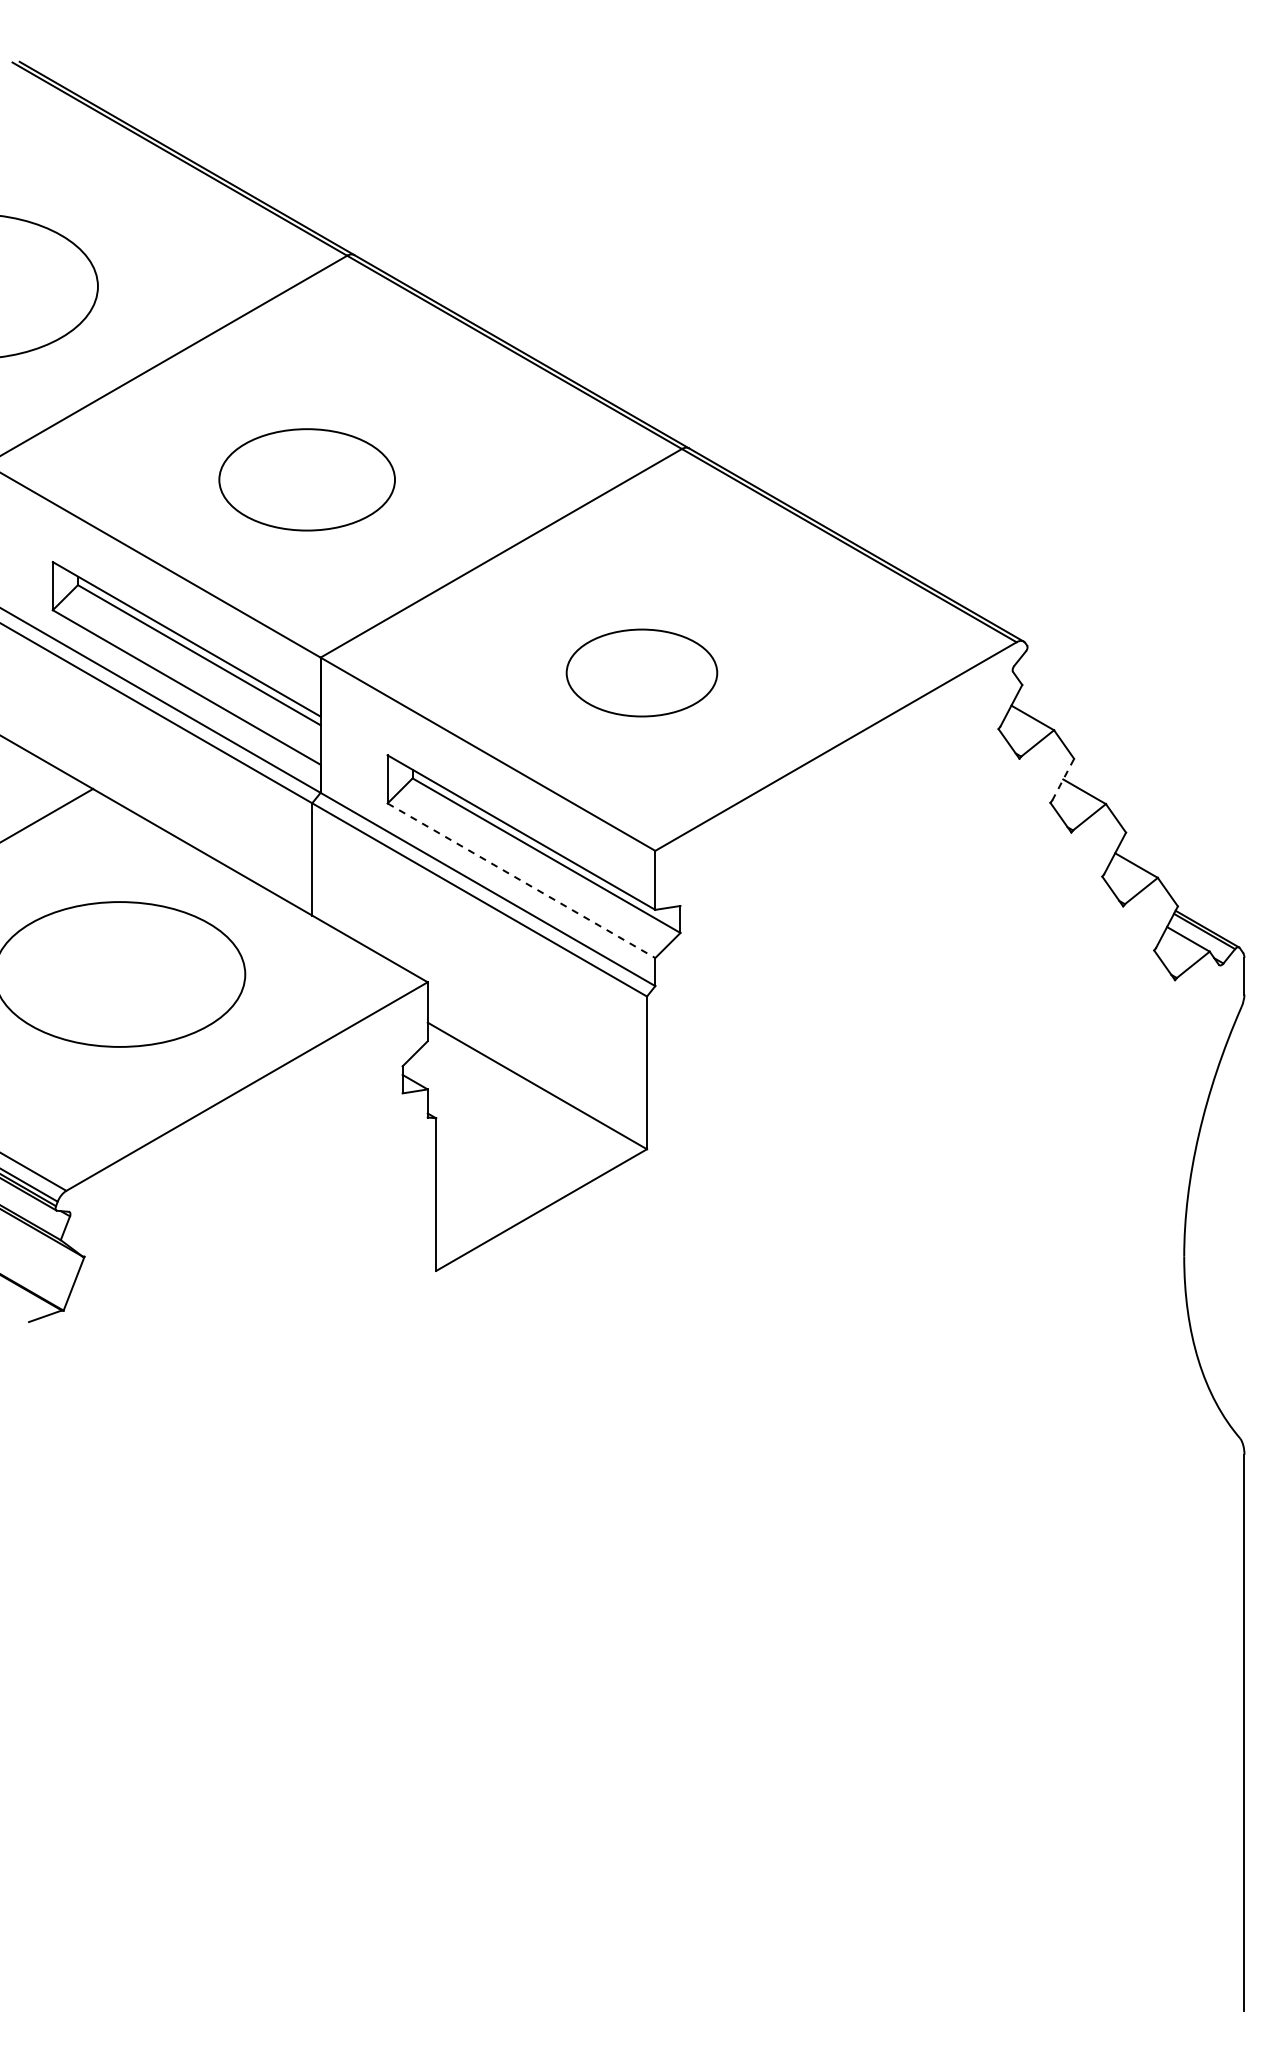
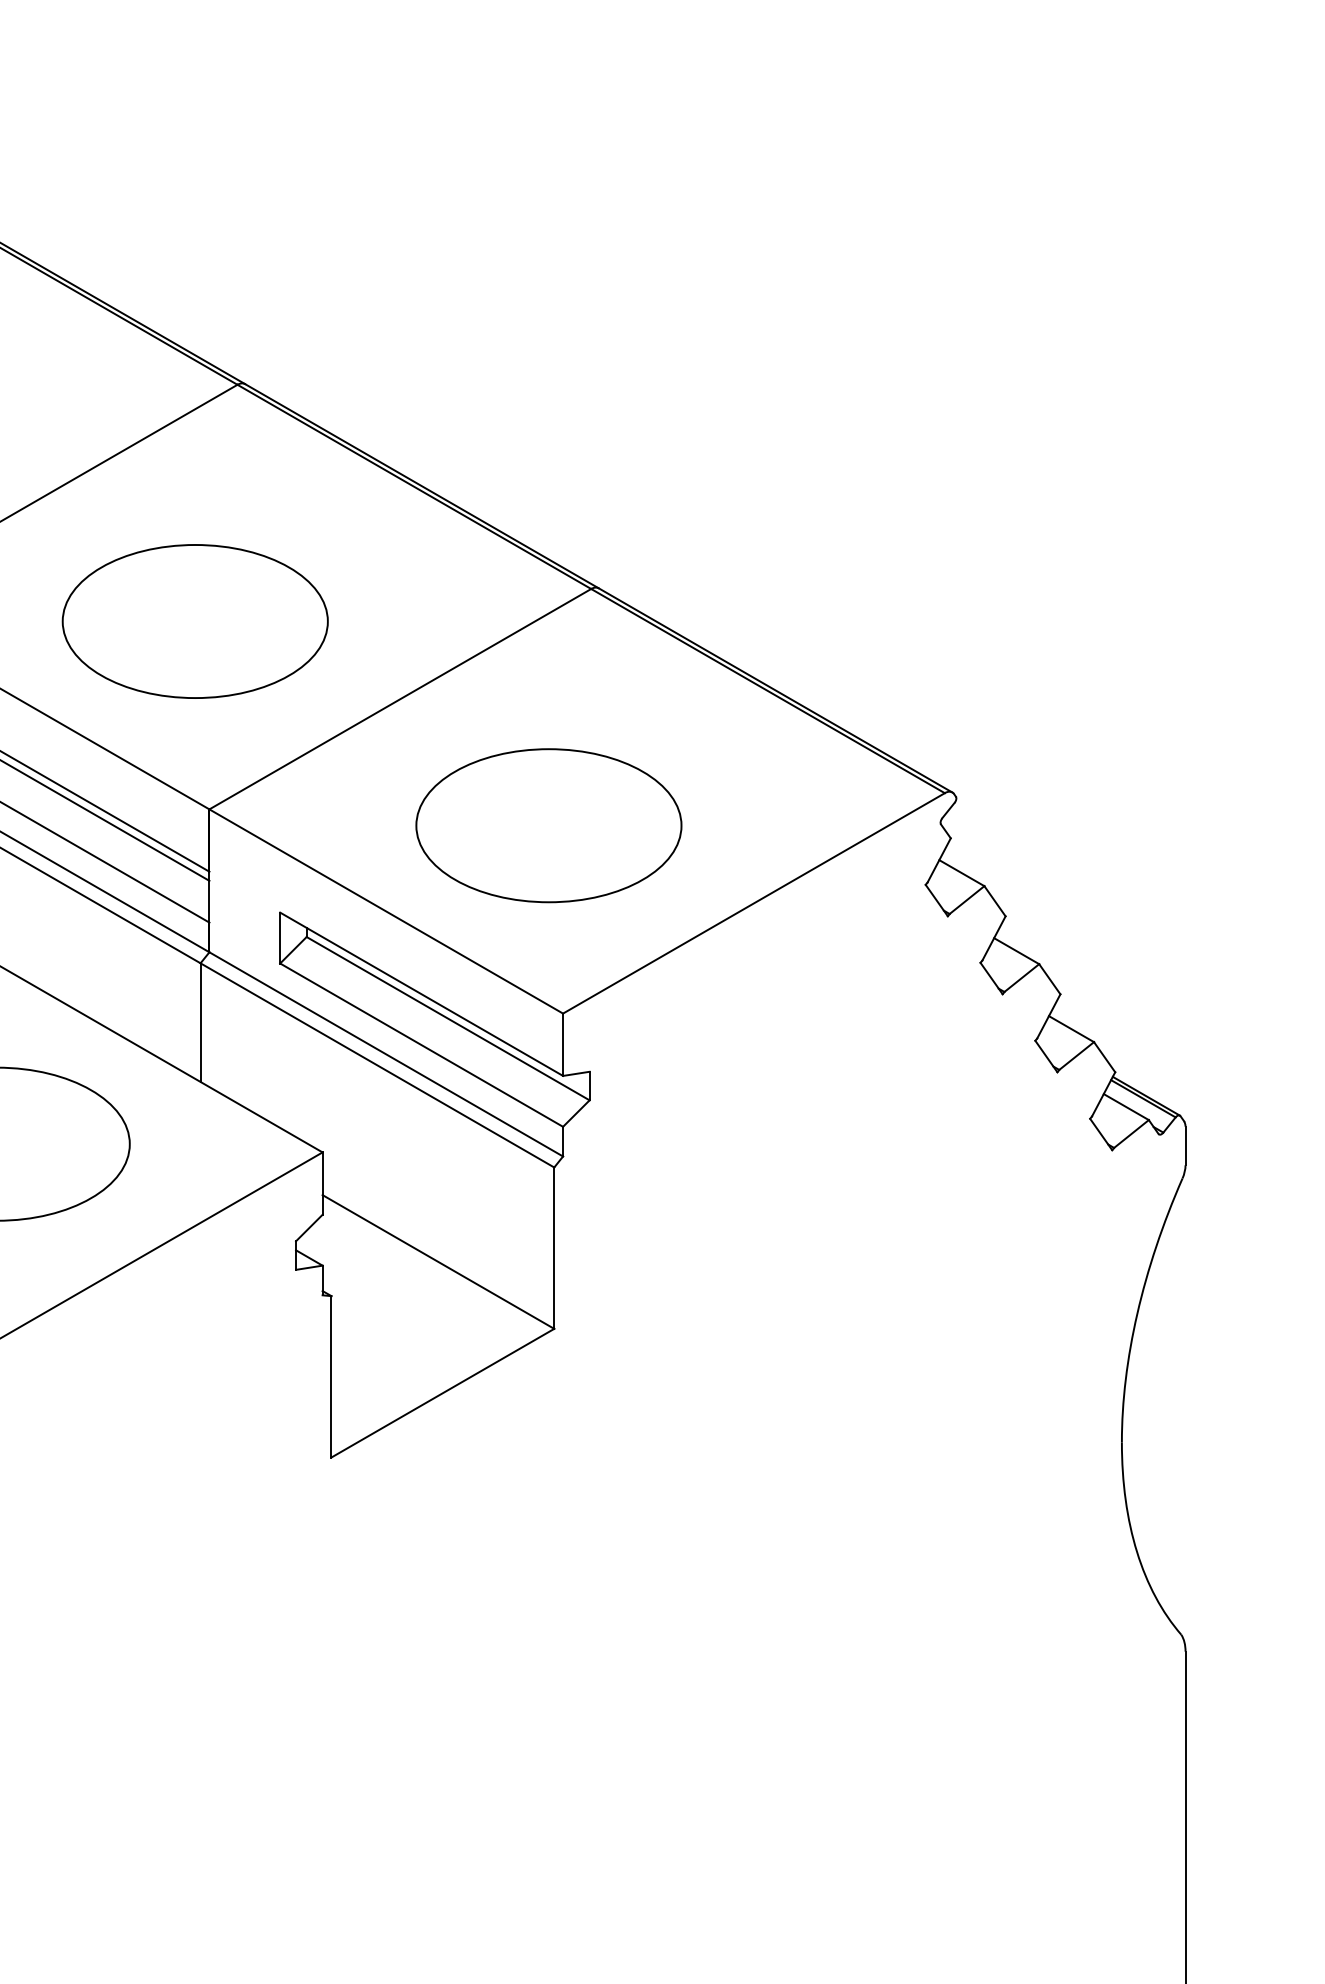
part: (306, 479) -> (194, 621), size x1.43
part: (641, 672) -> (548, 825), size x1.67
line: (1063, 779) -> (994, 938), dashed -> solid
line: (521, 880) -> (421, 1044), dashed -> solid

